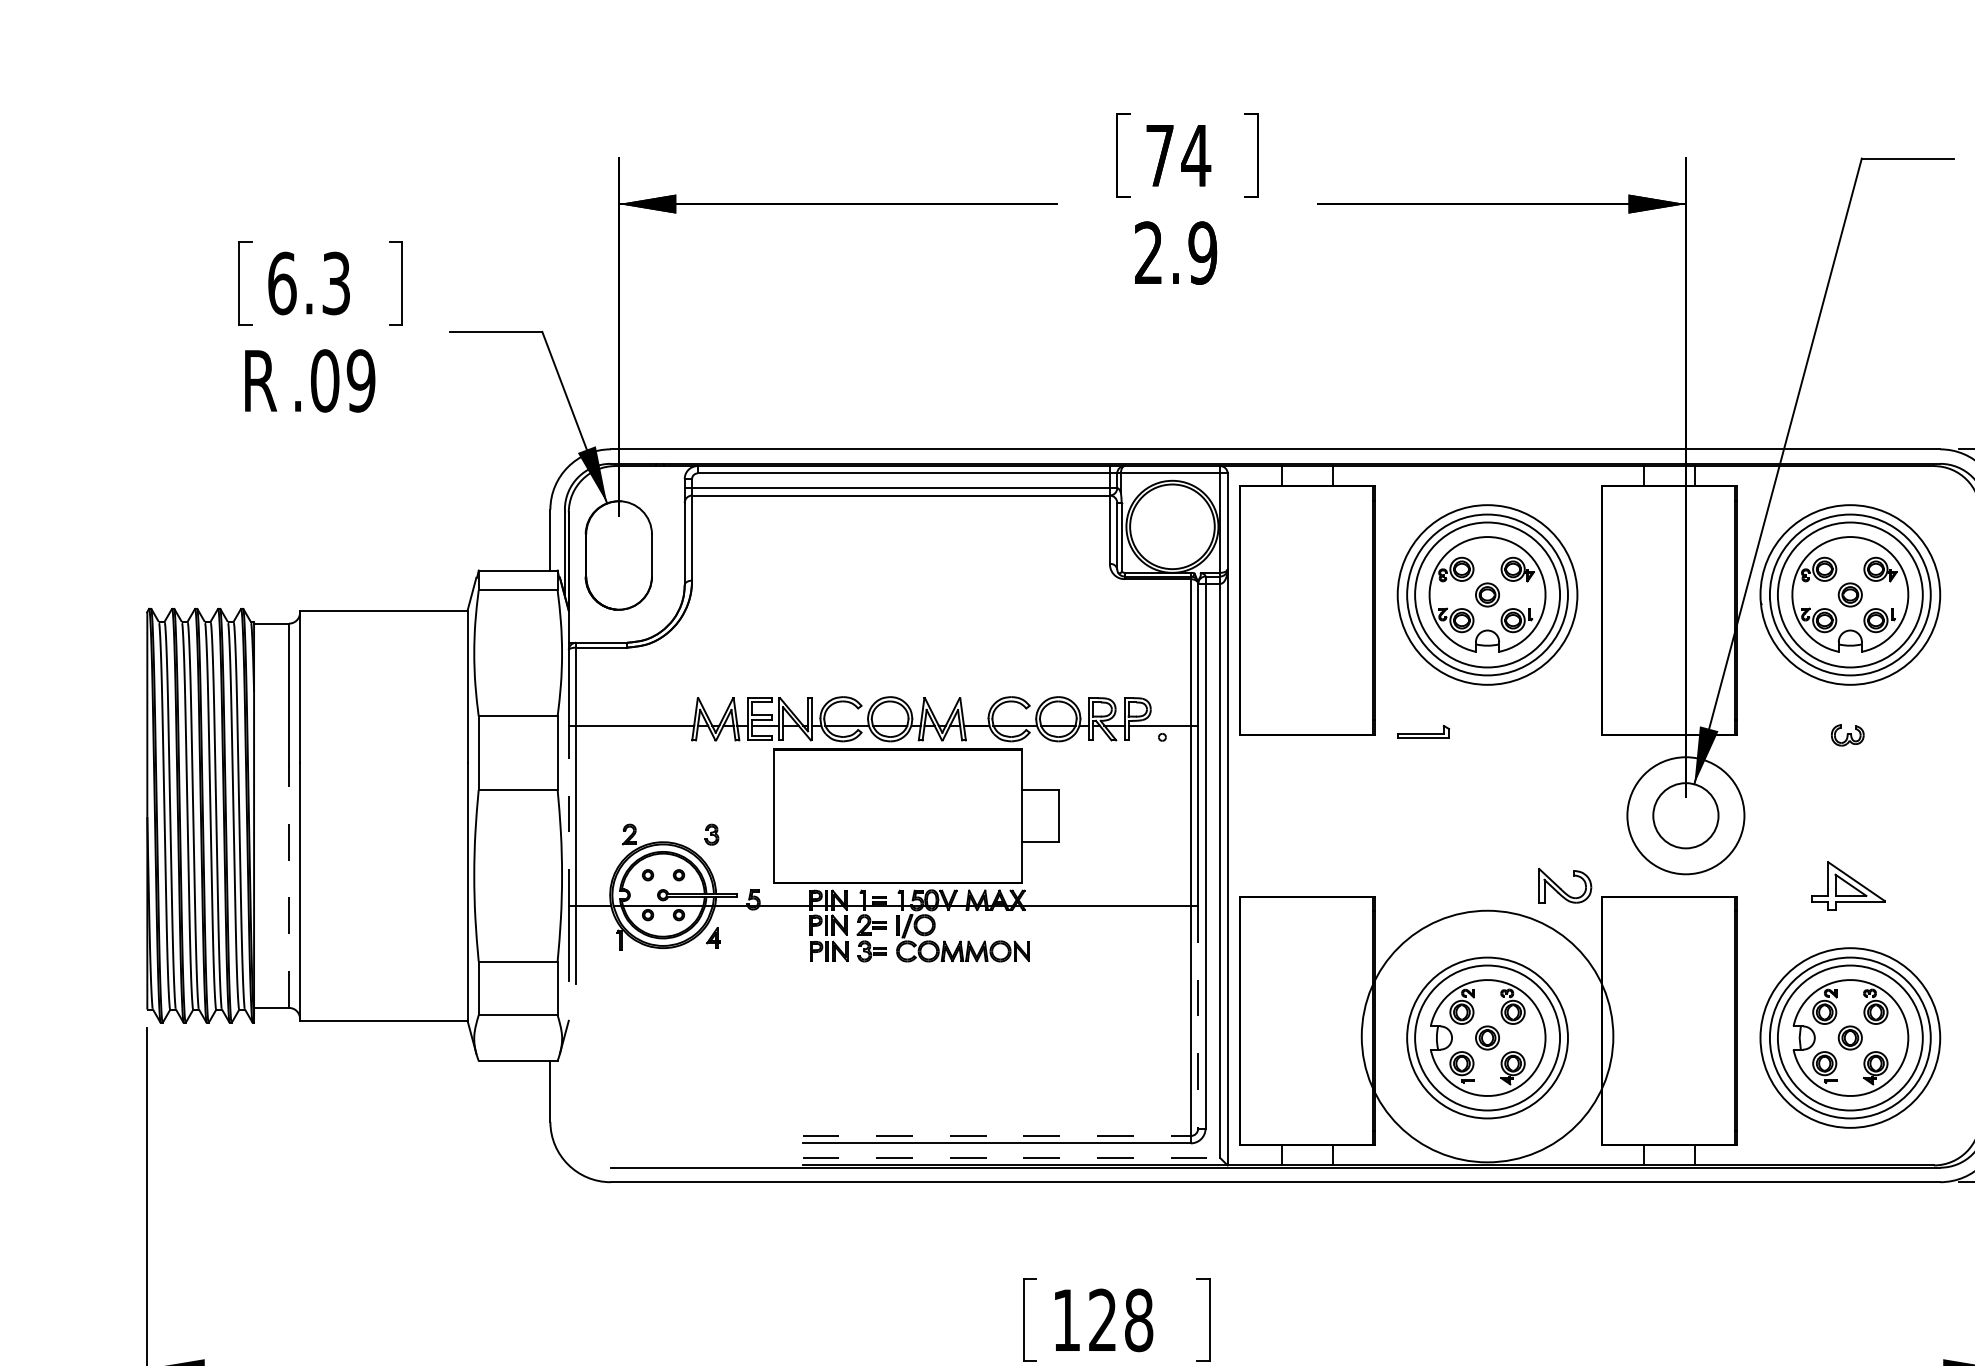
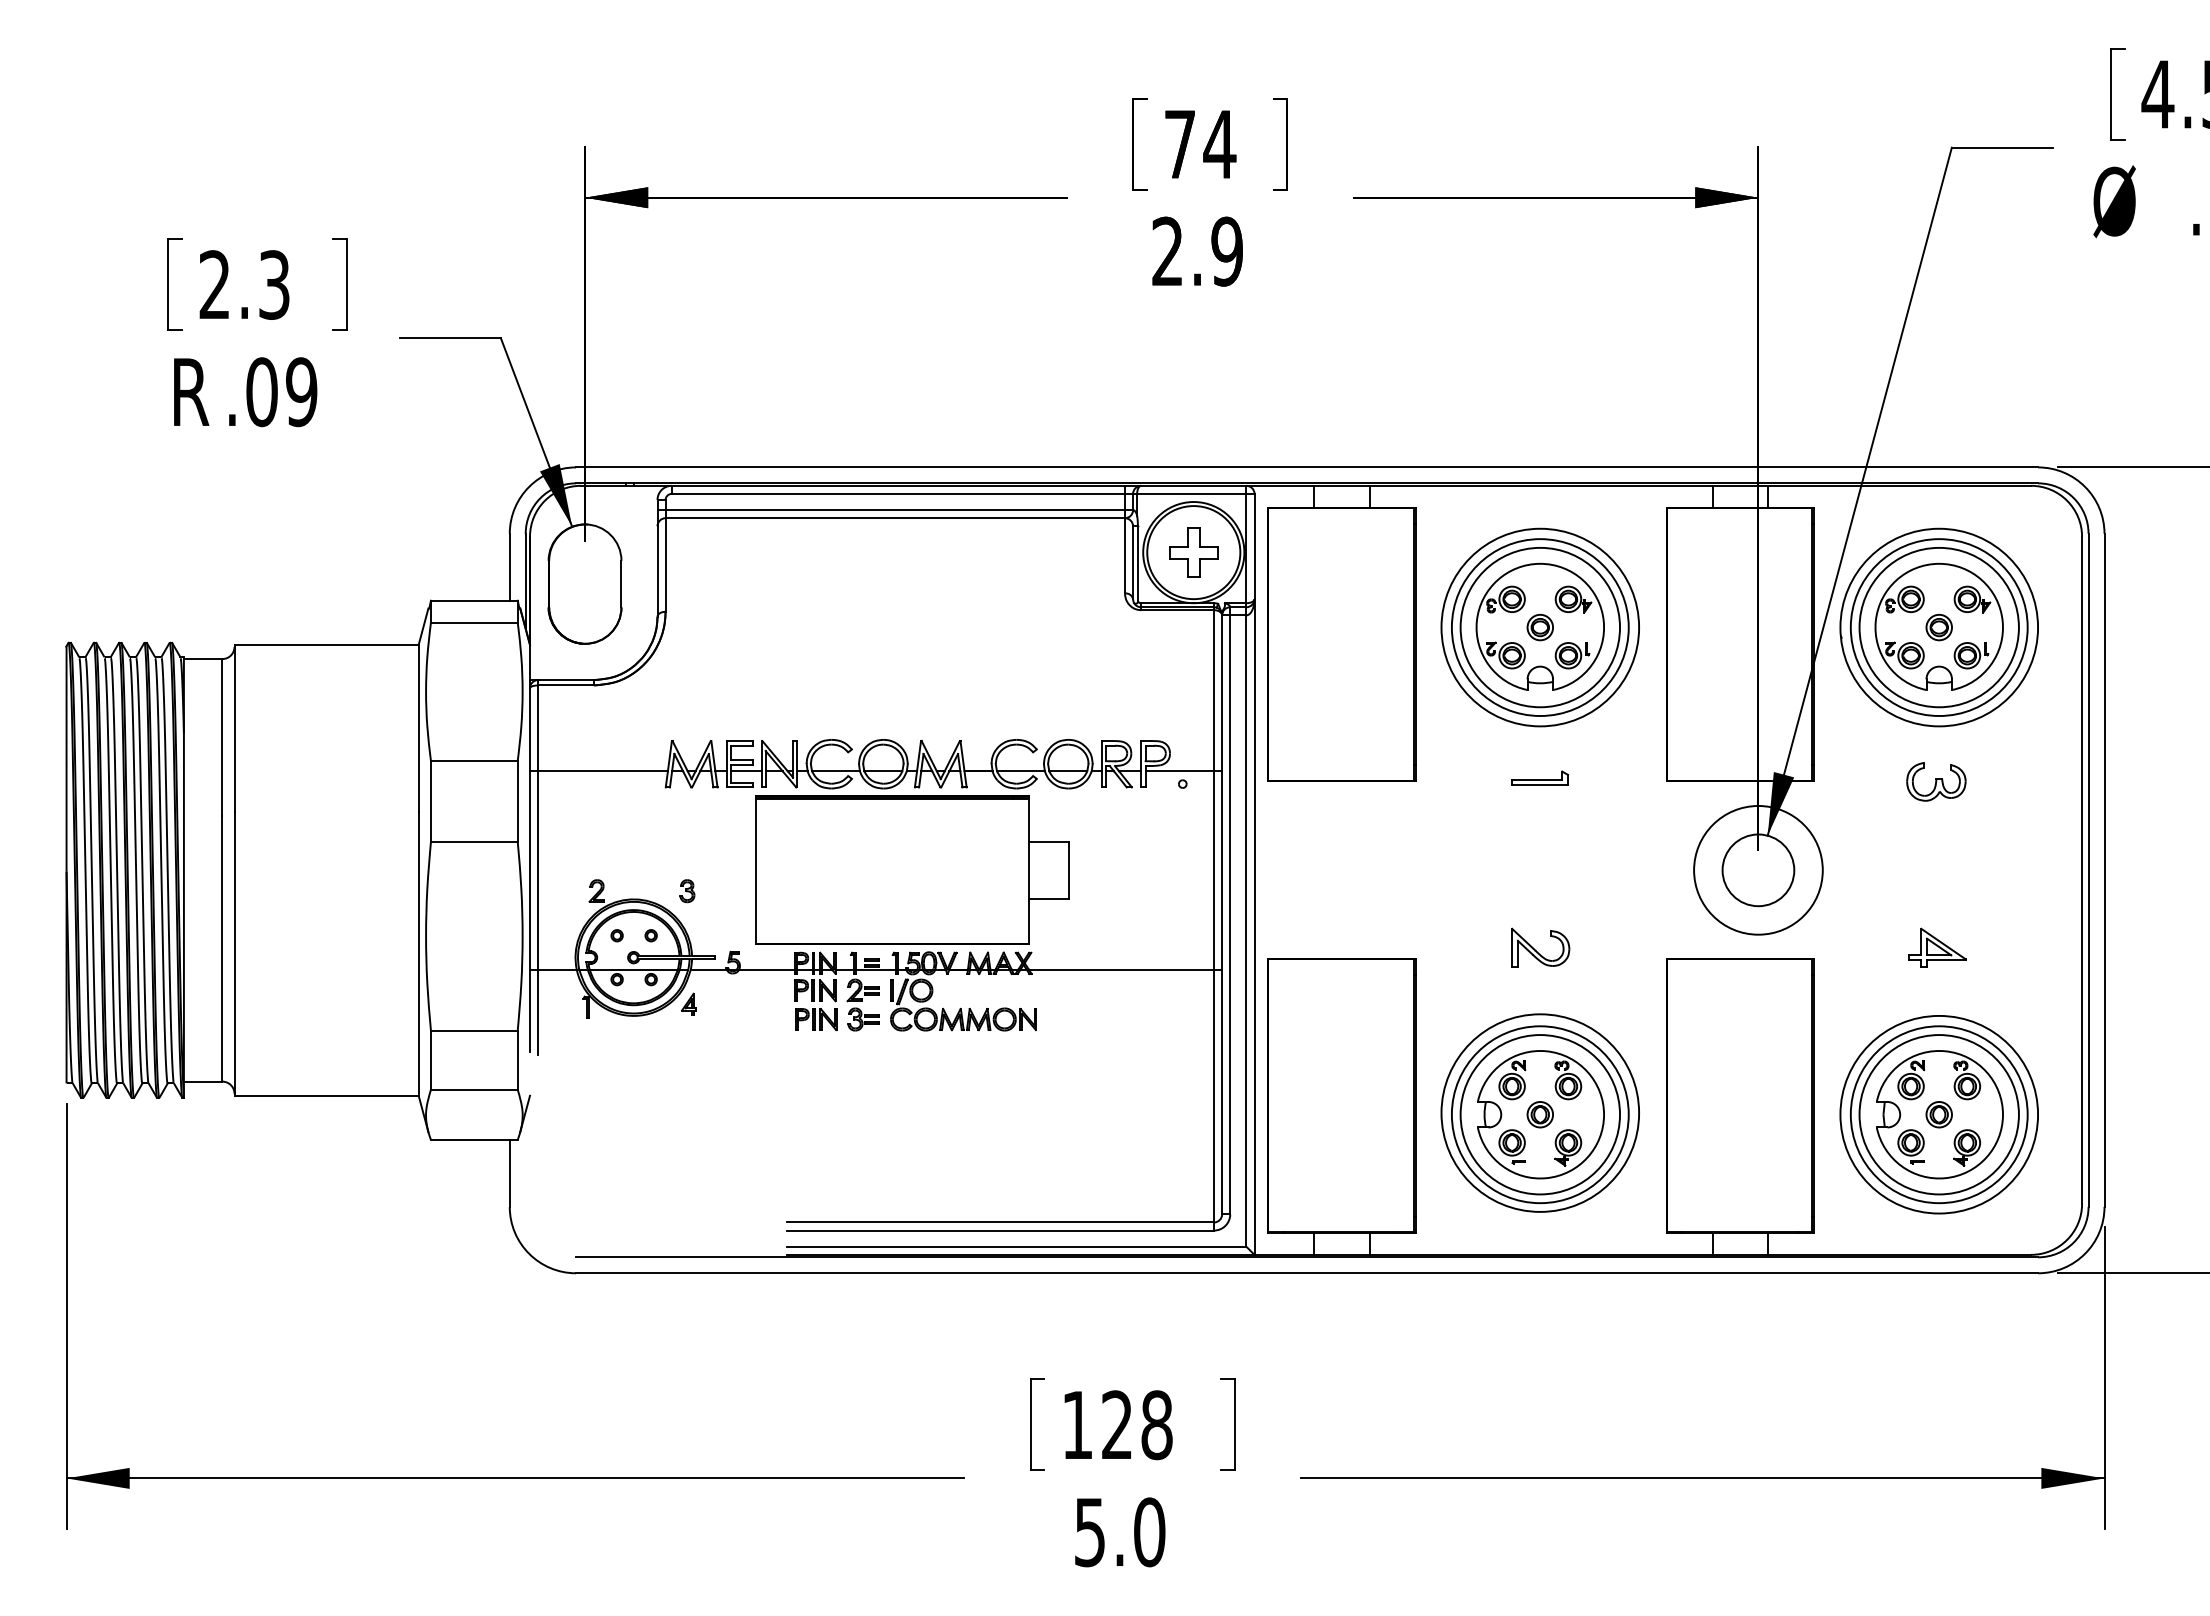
text: (281, 283) -> (214, 284), 6.3 -> 2.3
part: (1172, 526) -> (1193, 552), added
part: (1423, 731) -> (1539, 777), moved
part: (1847, 734) -> (1936, 781), size x1.67
line: (569, 815) -> (530, 869), dashed -> solid
part: (1565, 885) -> (1540, 947), moved
part: (1848, 885) -> (1937, 947), size x0.71
line: (289, 886) -> (222, 948), dashed -> solid
line: (1198, 1017) -> (1222, 1092), dashed -> solid
circle: (1487, 1035) -> (1540, 1112), size x0.71
line: (996, 1136) -> (1000, 1222), dashed -> solid
line: (1011, 1157) -> (1016, 1246), dashed -> solid

